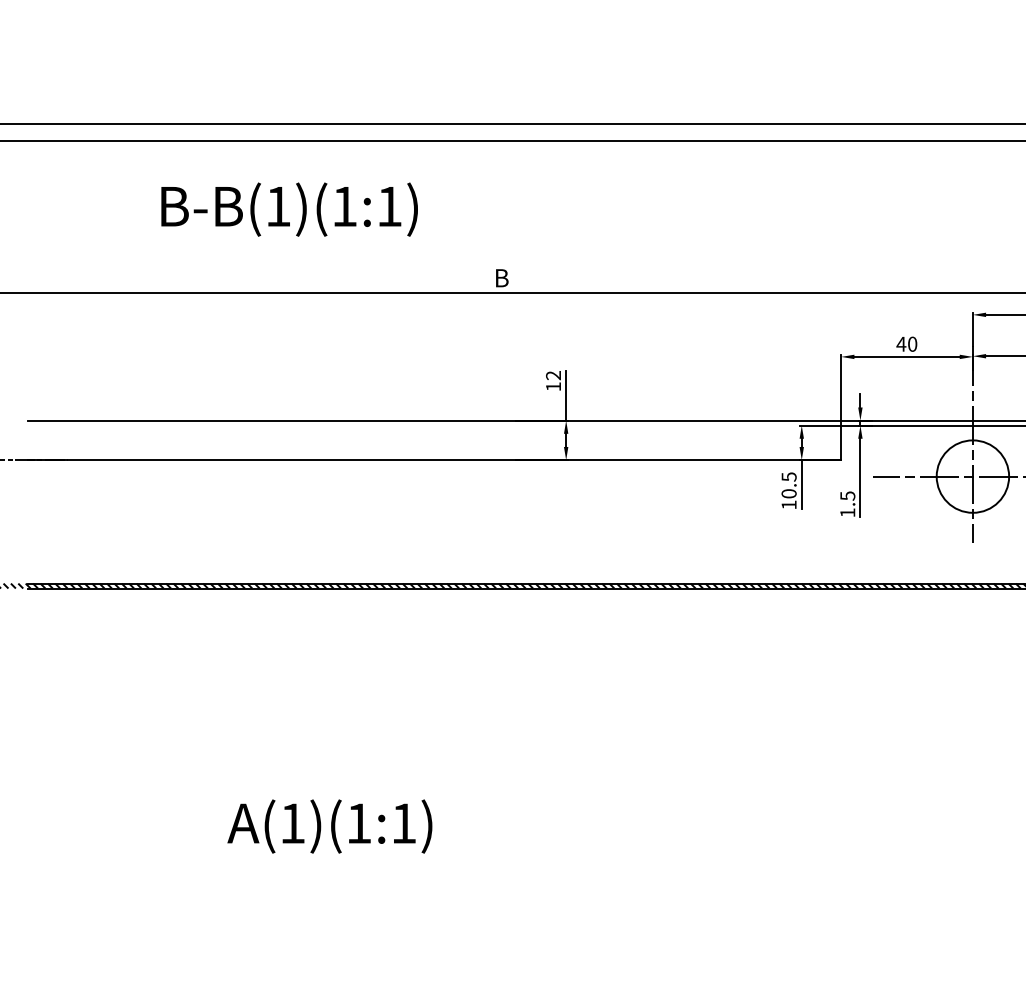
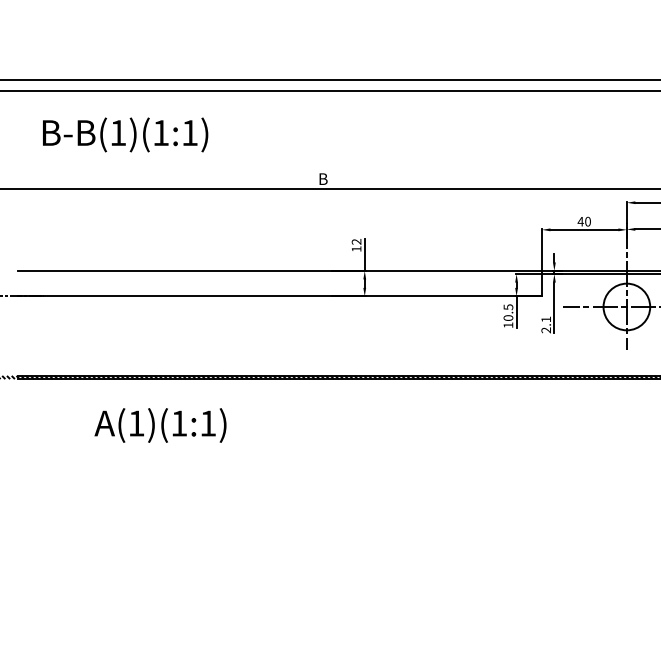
text: (289, 208) -> (125, 134), moved
text: (848, 503) -> (546, 324), 1.5 -> 2.1
text: (329, 826) -> (160, 425), moved

